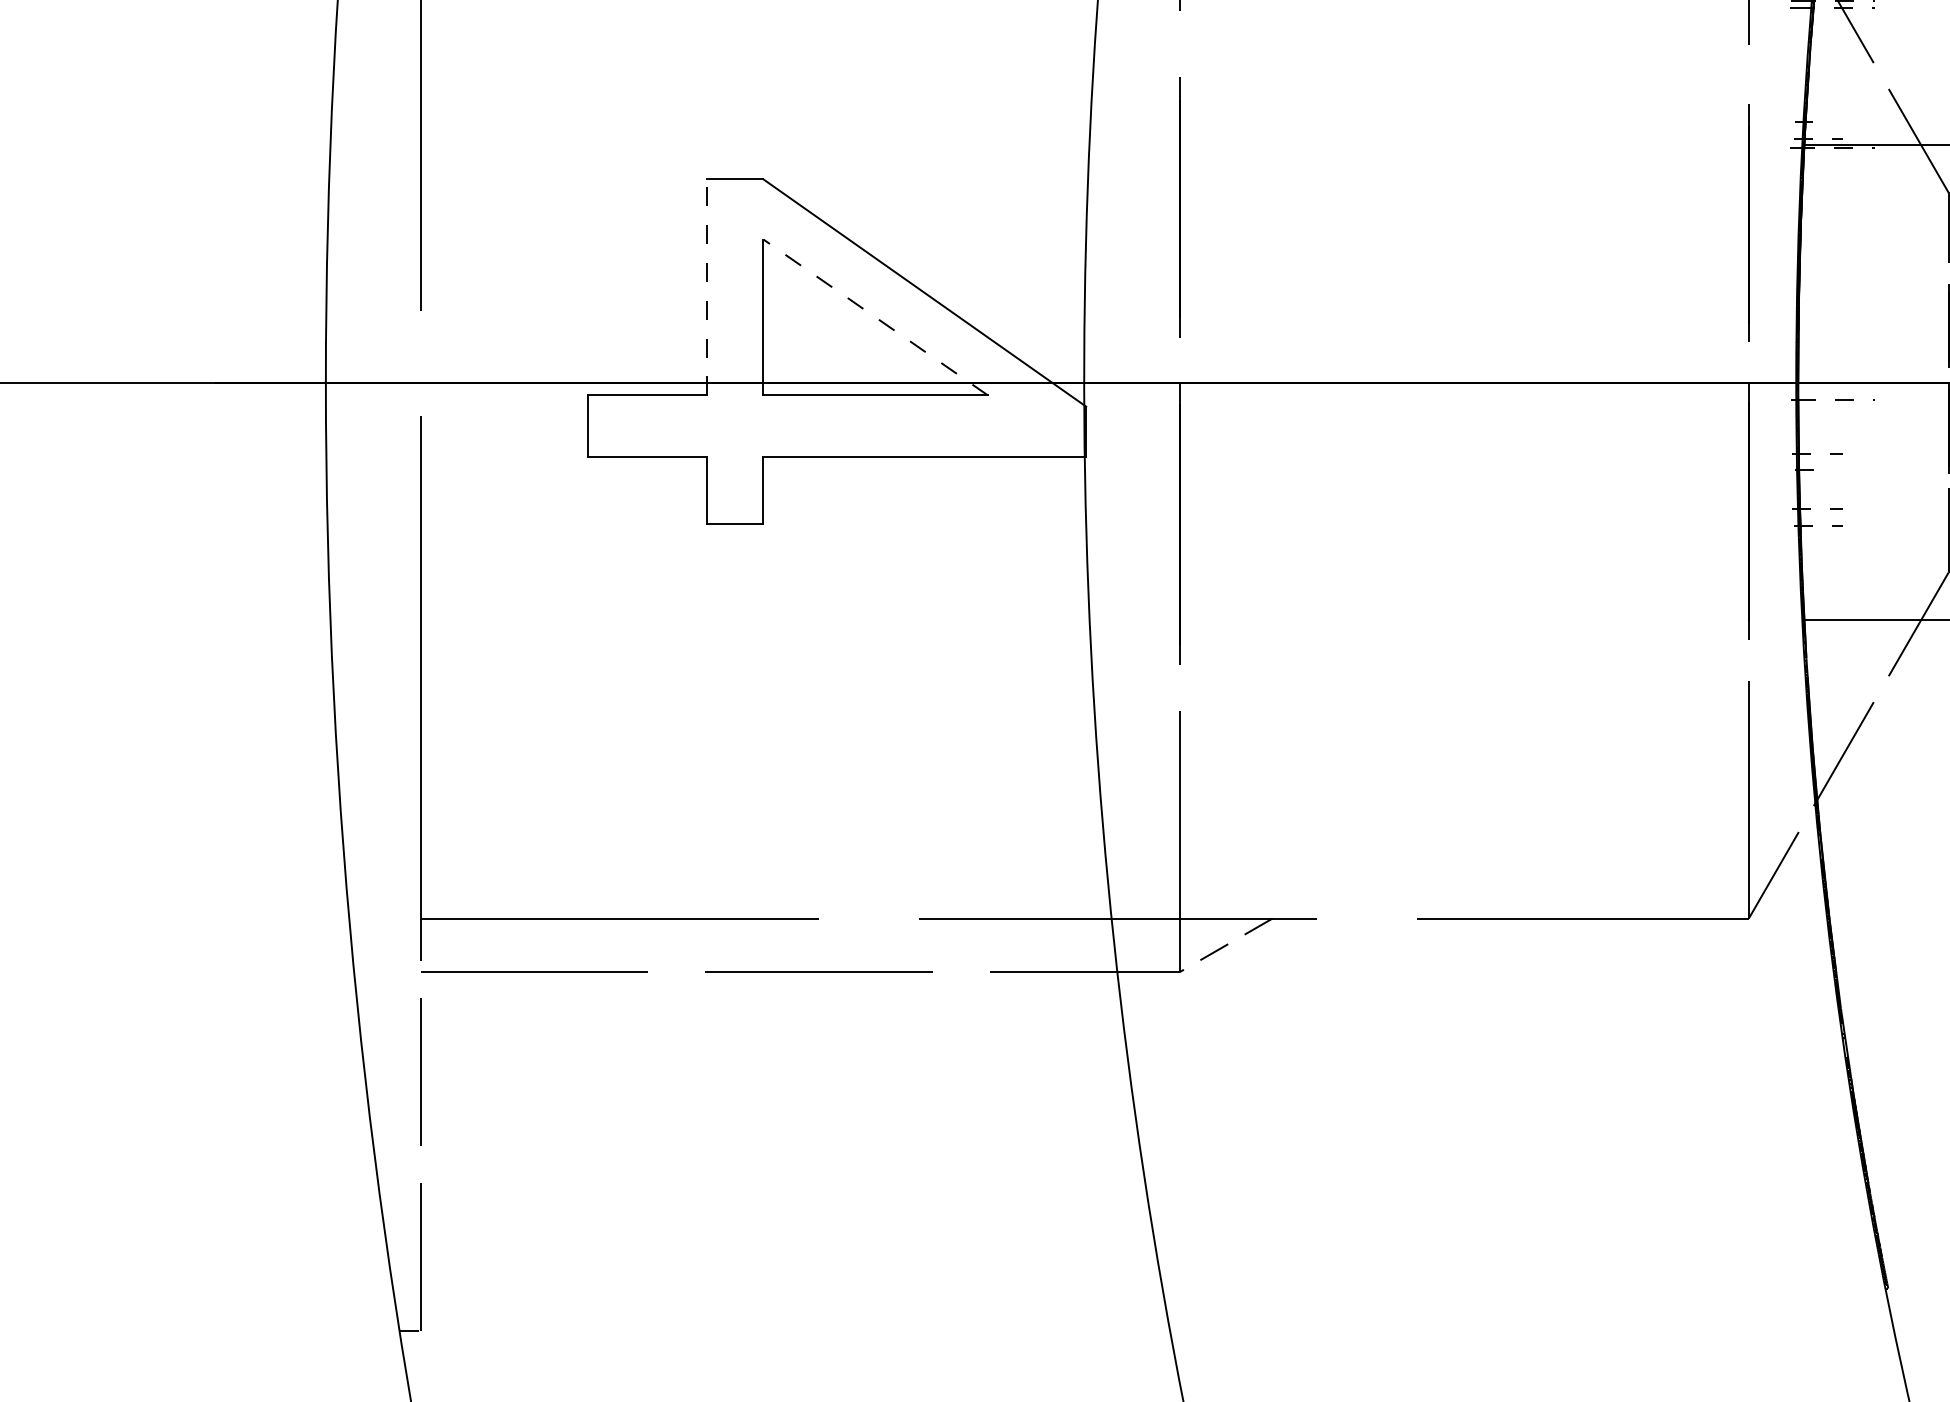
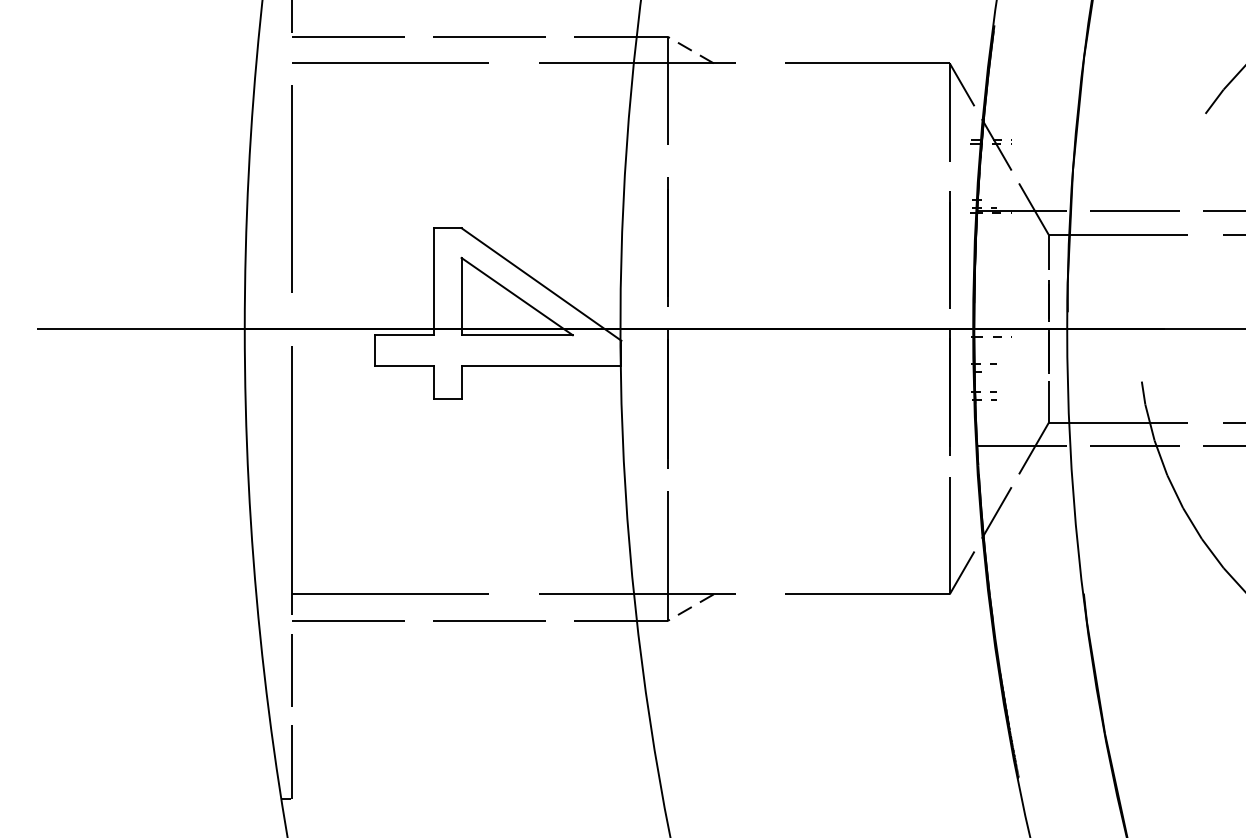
line: (706, 287) -> (433, 281), dashed -> solid
line: (876, 317) -> (517, 296), dashed -> solid

